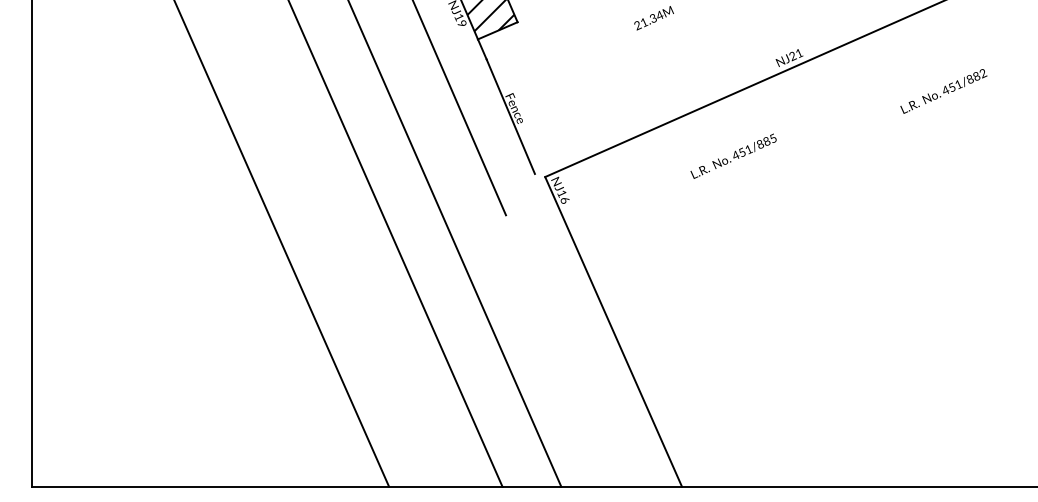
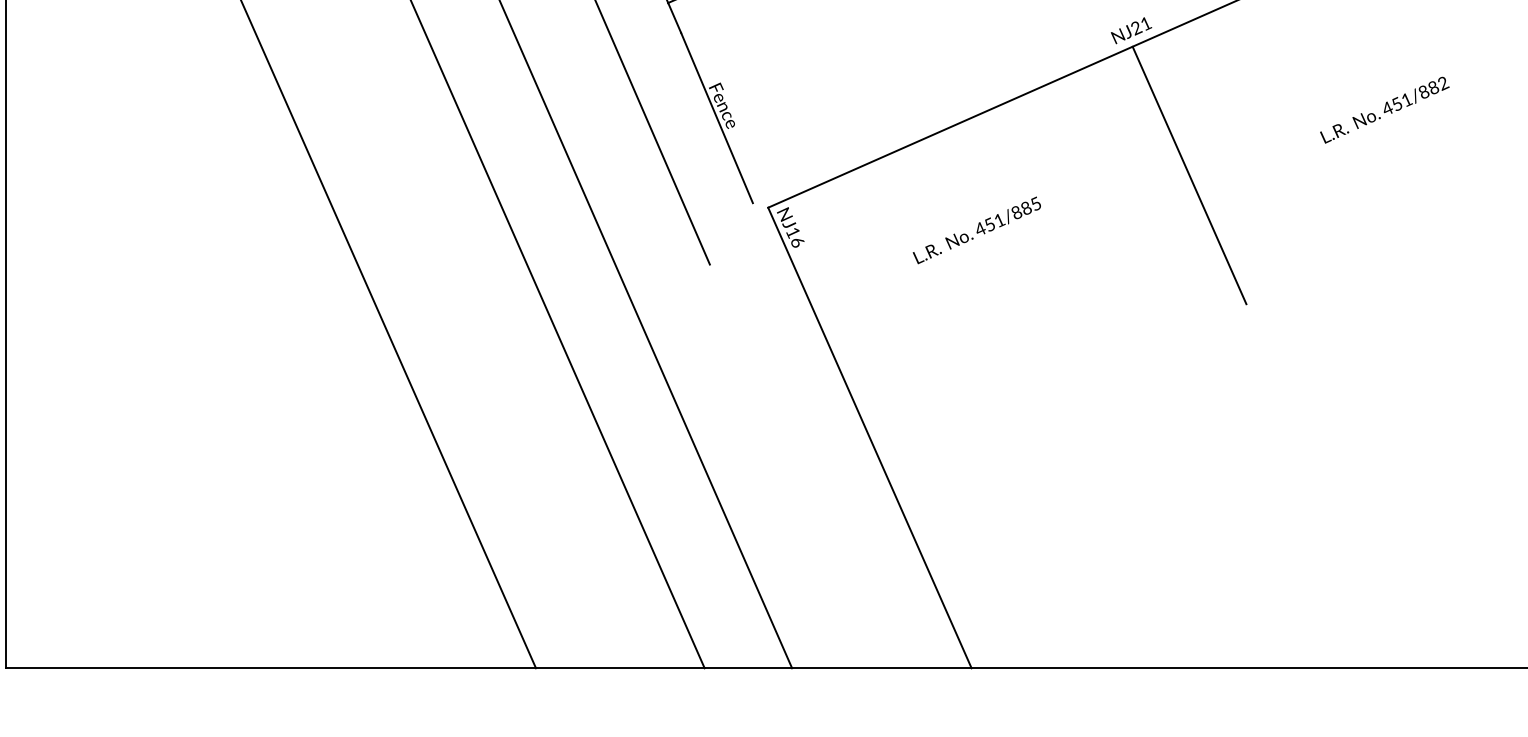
text: (943, 91) -> (1384, 110), moved
line: (828, 154) -> (1189, 174), added
text: (733, 155) -> (976, 229), moved

